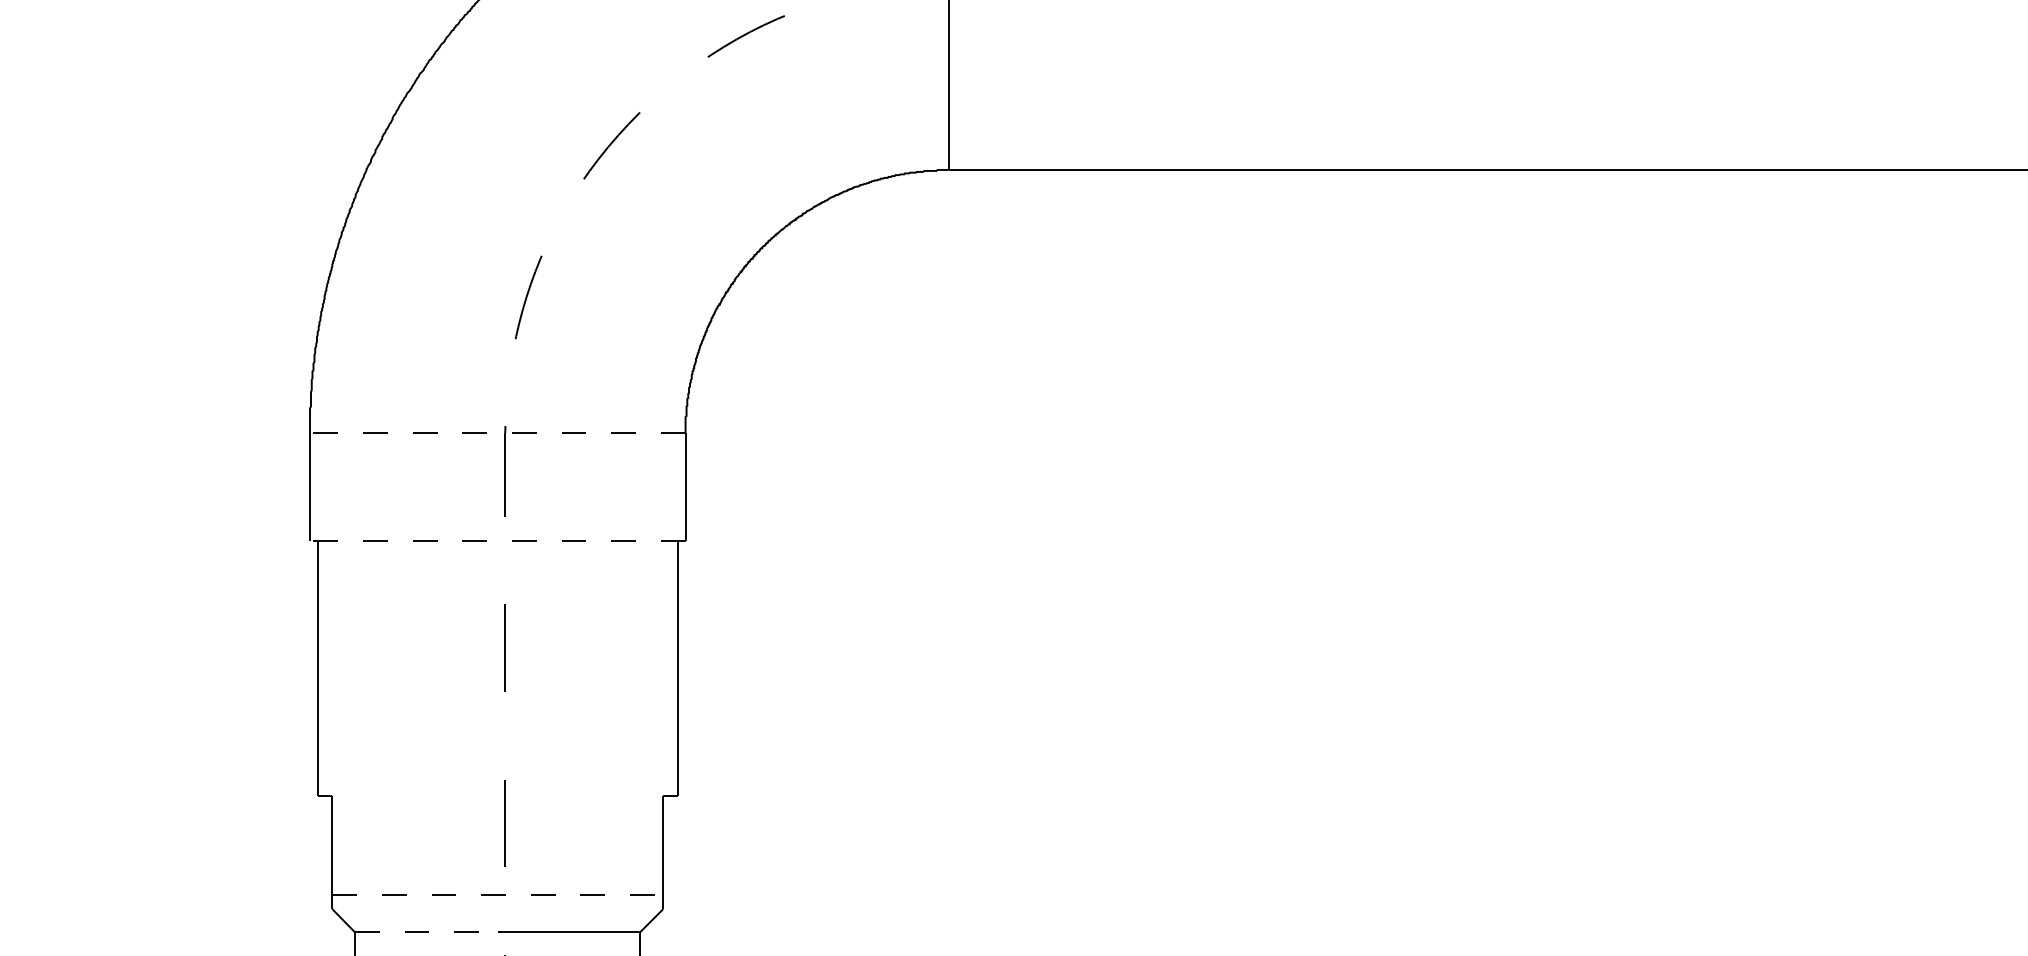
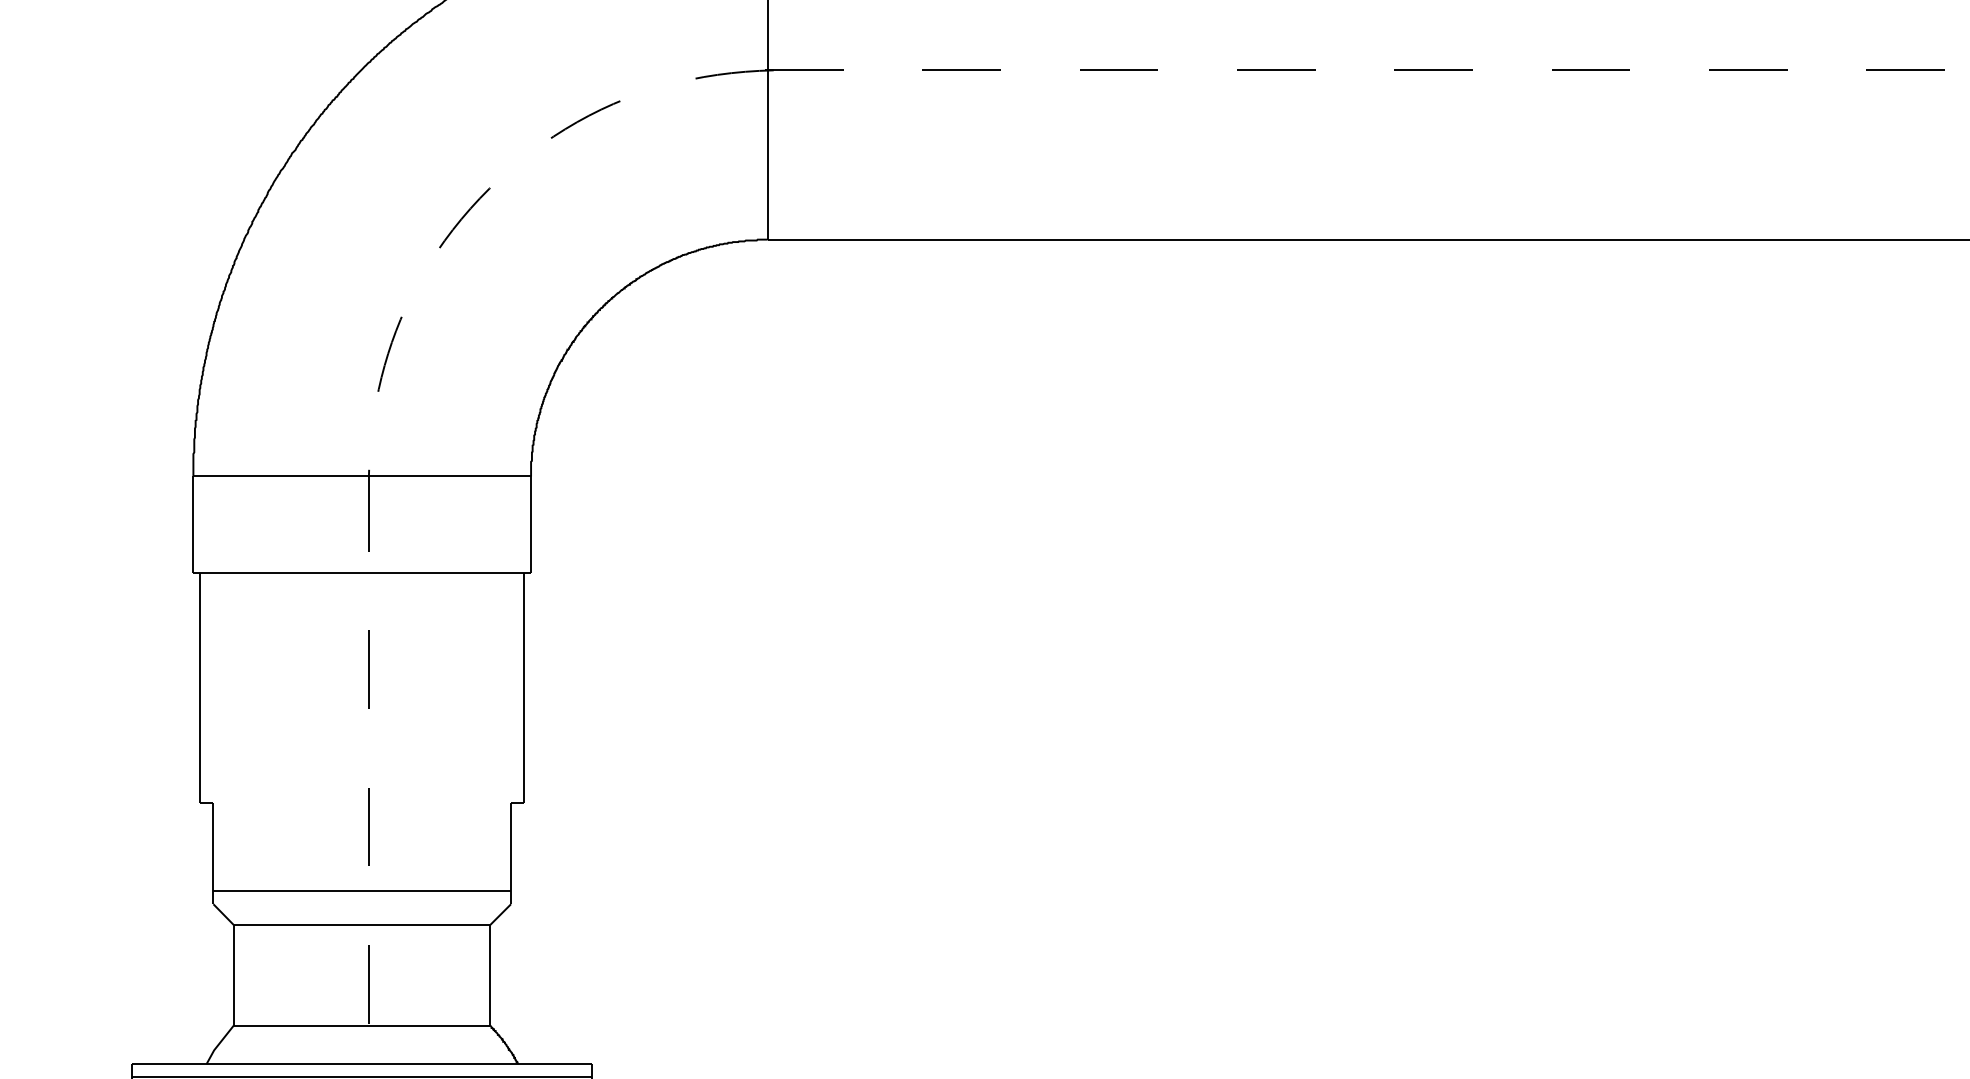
line: (498, 433) -> (362, 476), dashed -> solid
line: (498, 541) -> (362, 573), dashed -> solid
line: (498, 894) -> (362, 891), dashed -> solid
line: (426, 932) -> (298, 925), dashed -> solid

